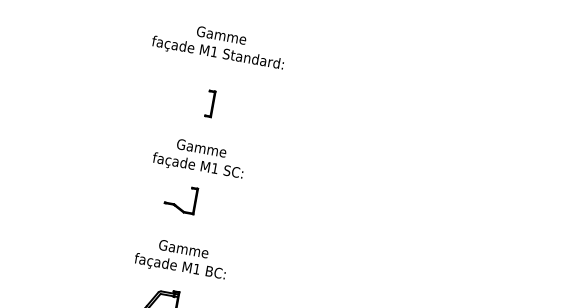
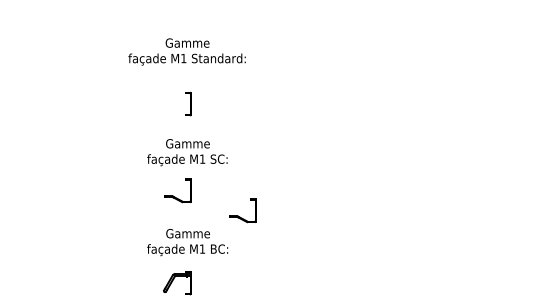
part: (245, 240) -> (240, 216), added

